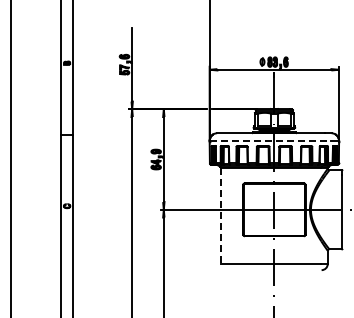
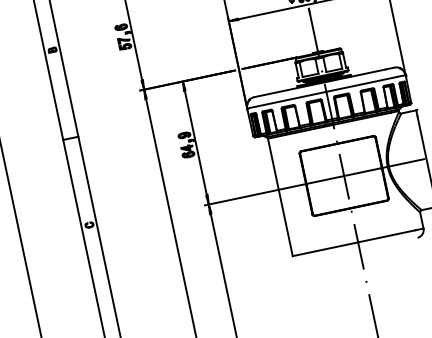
line: (270, 141) -> (321, 93), dashed -> solid
line: (220, 215) -> (279, 196), dashed -> solid

